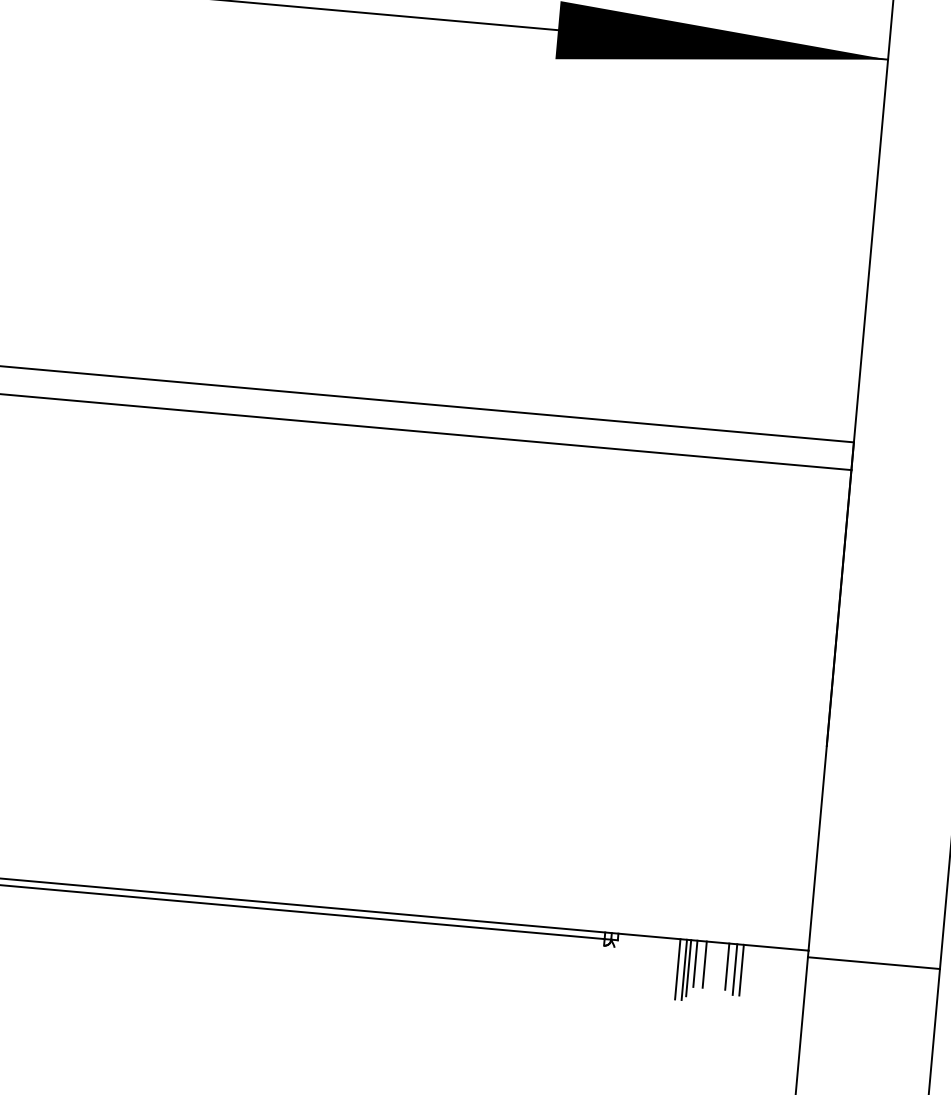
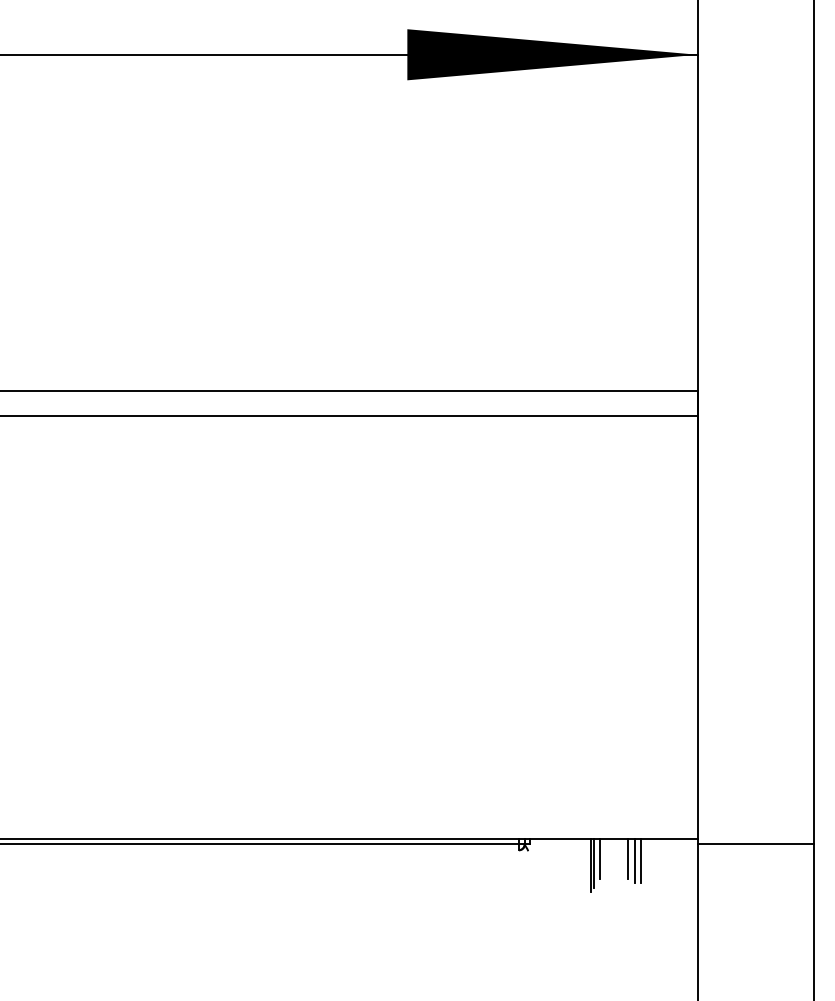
line: (705, 964) -> (608, 858), removed
line: (678, 968) -> (585, 864), removed

